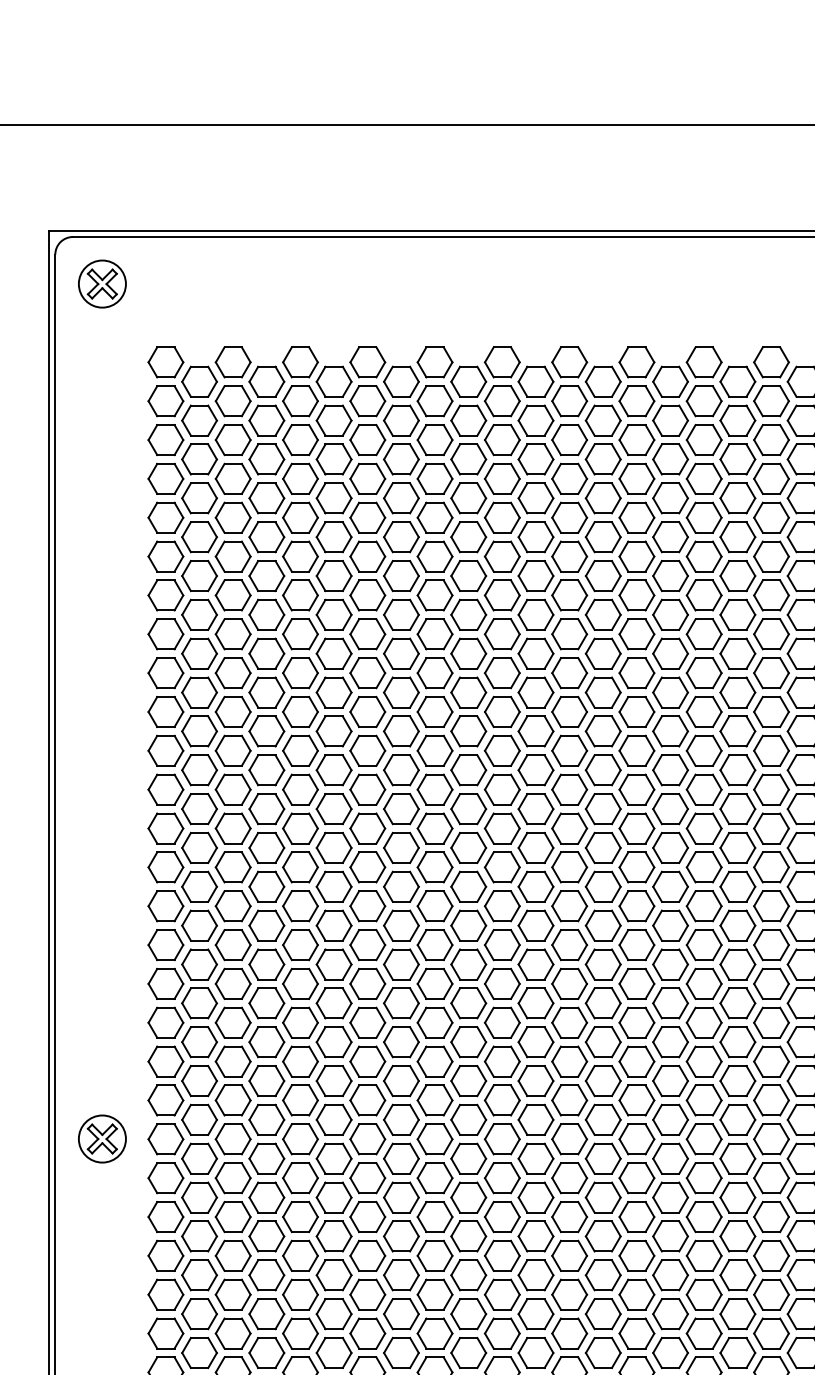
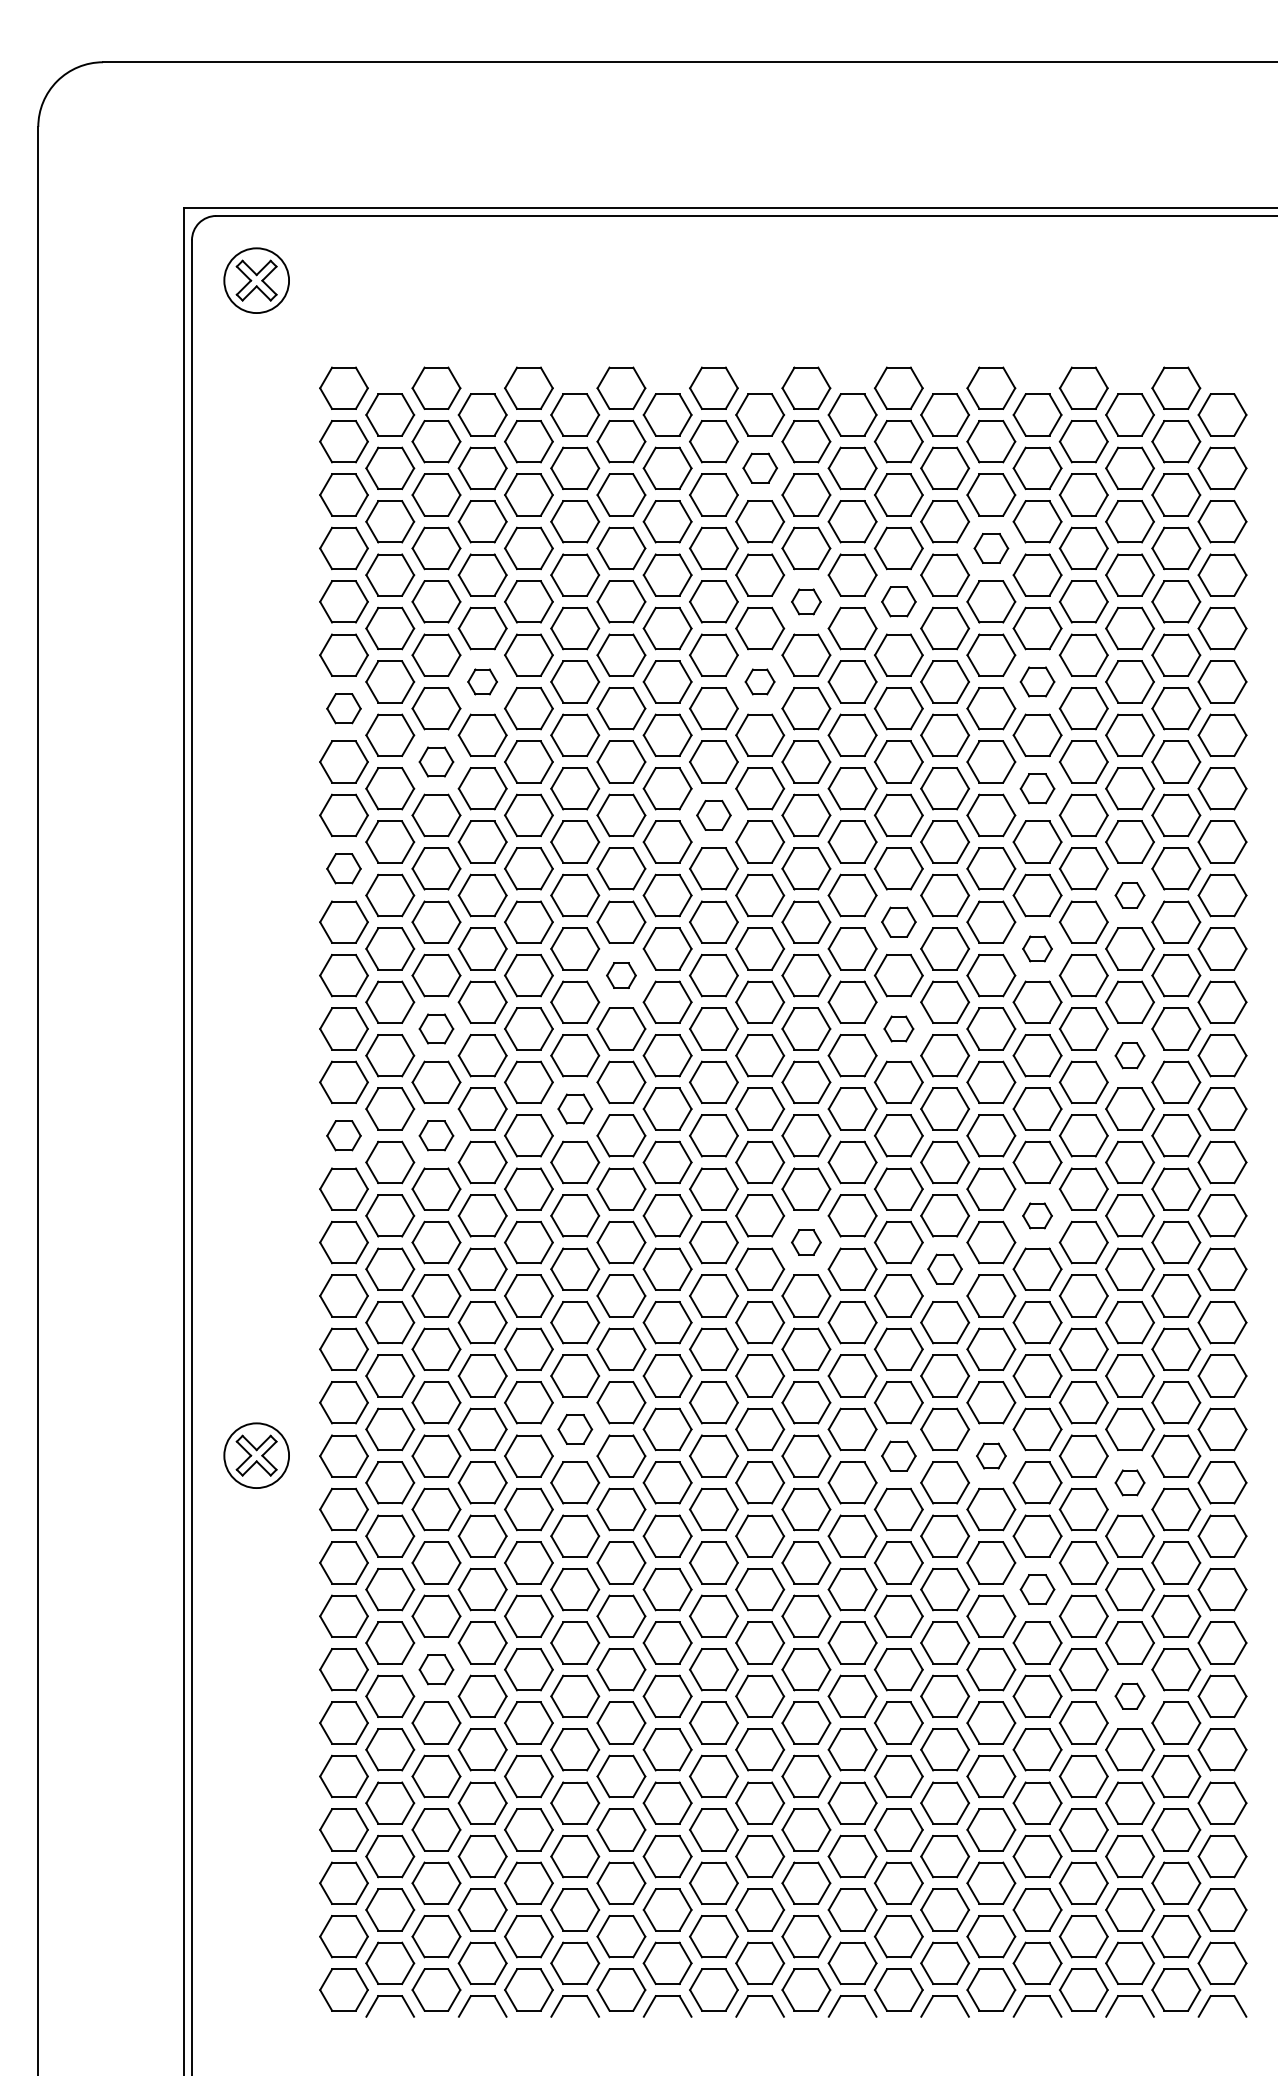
part: (468, 420) -> (760, 467), size x0.7
part: (637, 478) -> (991, 548), size x0.7
part: (502, 517) -> (806, 601), size x0.6
part: (569, 517) -> (898, 601), size x0.7
part: (266, 575) -> (482, 681), size x0.6
part: (468, 575) -> (759, 681), size x0.6
part: (670, 575) -> (1037, 681), size x0.7
part: (165, 595) -> (343, 708), size x0.7
part: (233, 633) -> (436, 761), size x0.7
part: (670, 653) -> (1037, 788), size x0.7
part: (434, 673) -> (713, 815), size x0.7
part: (165, 711) -> (343, 868), size x0.7
part: (737, 731) -> (1129, 895), size x0.6
part: (569, 750) -> (898, 921), size x0.7
part: (670, 769) -> (1037, 948), size x0.6
part: (367, 789) -> (621, 975), size x0.6
part: (233, 828) -> (436, 1028), size x0.7
part: (569, 828) -> (898, 1028), size x0.6
part: (737, 847) -> (1129, 1055), size x0.6
part: (334, 886) -> (575, 1108), size x0.7
part: (165, 906) -> (343, 1135), size x0.7
part: (233, 906) -> (436, 1135), size x0.7
part: (670, 964) -> (1037, 1215), size x0.6
part: (502, 983) -> (806, 1242), size x0.6
part: (602, 1002) -> (944, 1268), size x0.7
part: (334, 1119) -> (575, 1429), size x0.7
part: (569, 1138) -> (898, 1455), size x0.7
part: (637, 1138) -> (991, 1455), size x0.6
part: (737, 1158) -> (1129, 1482), size x0.6
part: (670, 1236) -> (1037, 1589), size x0.7
part: (233, 1294) -> (436, 1669), size x0.7
part: (737, 1313) -> (1129, 1695), size x0.6

